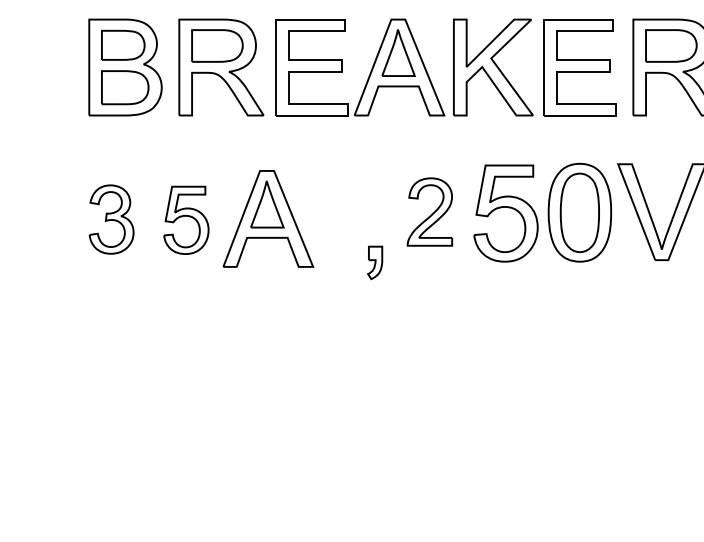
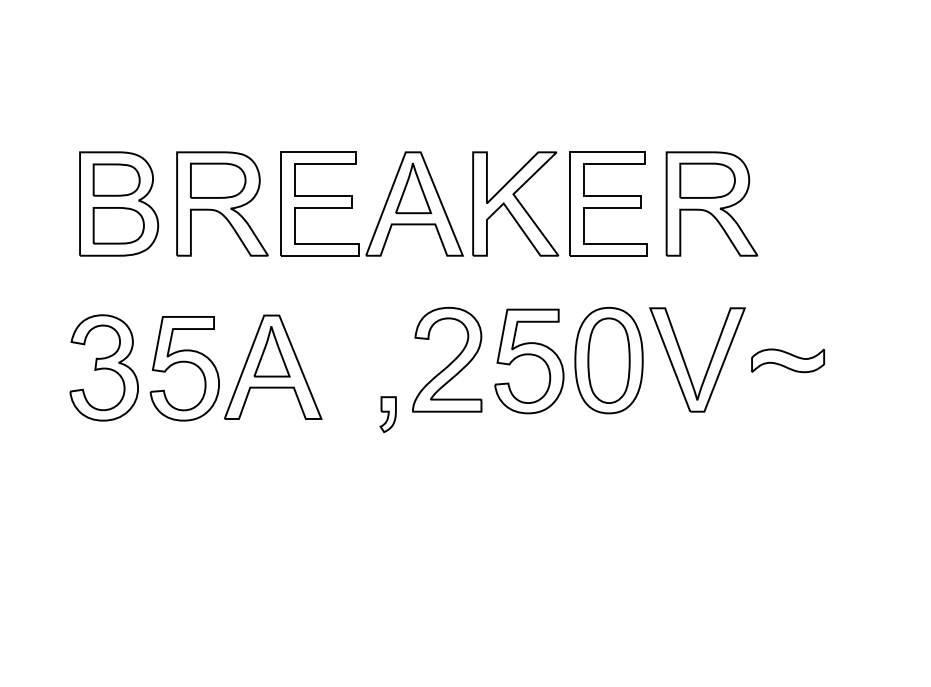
part: (430, 211) -> (447, 359), size x1.43
part: (111, 219) -> (103, 367), size x1.43
part: (186, 220) -> (184, 368), size x1.43

